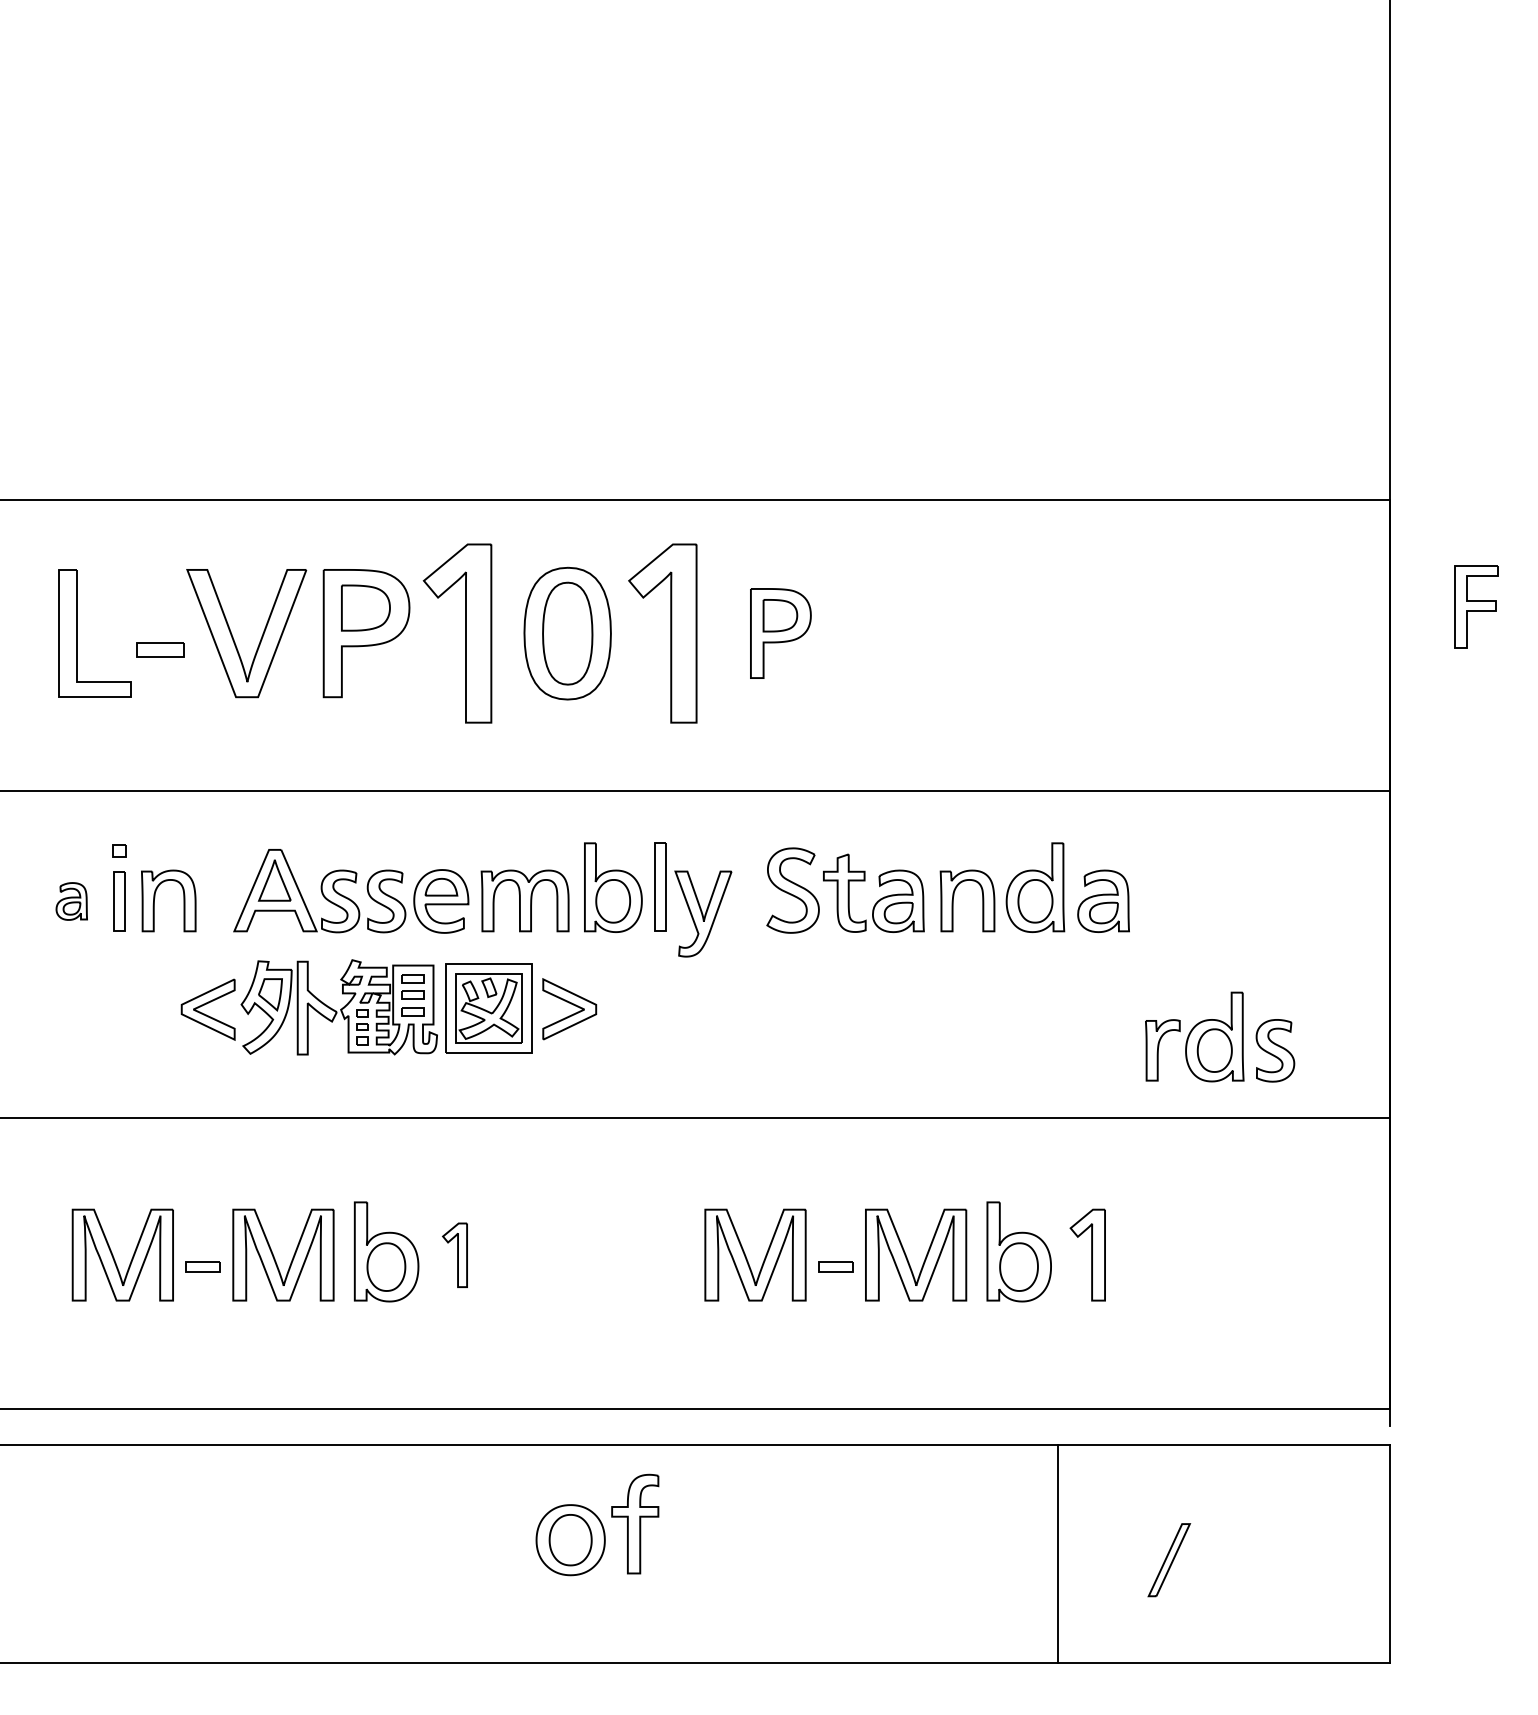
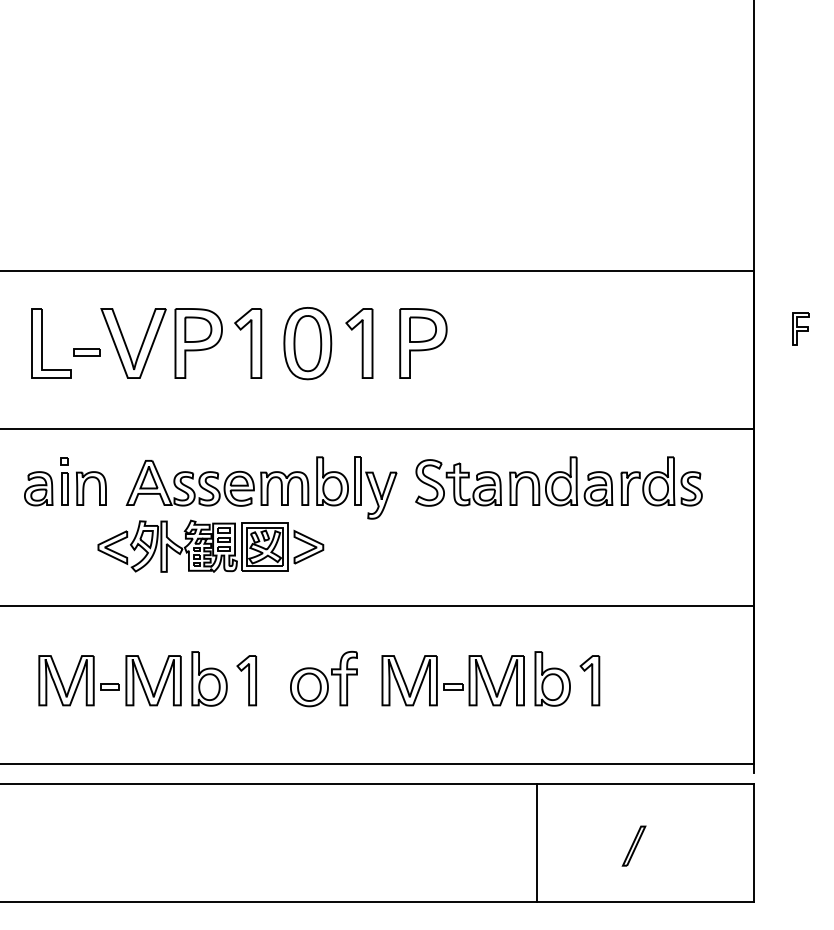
part: (1476, 605) -> (800, 328), size x0.71
part: (458, 633) -> (248, 343), size x0.71
part: (662, 633) -> (359, 343), size x0.71
part: (780, 633) -> (423, 343), size x1.43
part: (71, 900) -> (38, 488), size x1.67
part: (1219, 1037) -> (661, 481), moved
part: (454, 1254) -> (246, 680), size x1.43
part: (596, 1523) -> (323, 678), moved
line: (1057, 1553) -> (536, 842), moved

